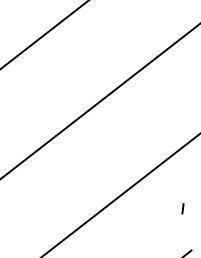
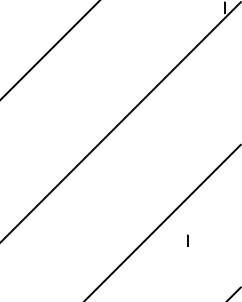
line: (182, 208) -> (187, 240), moved

